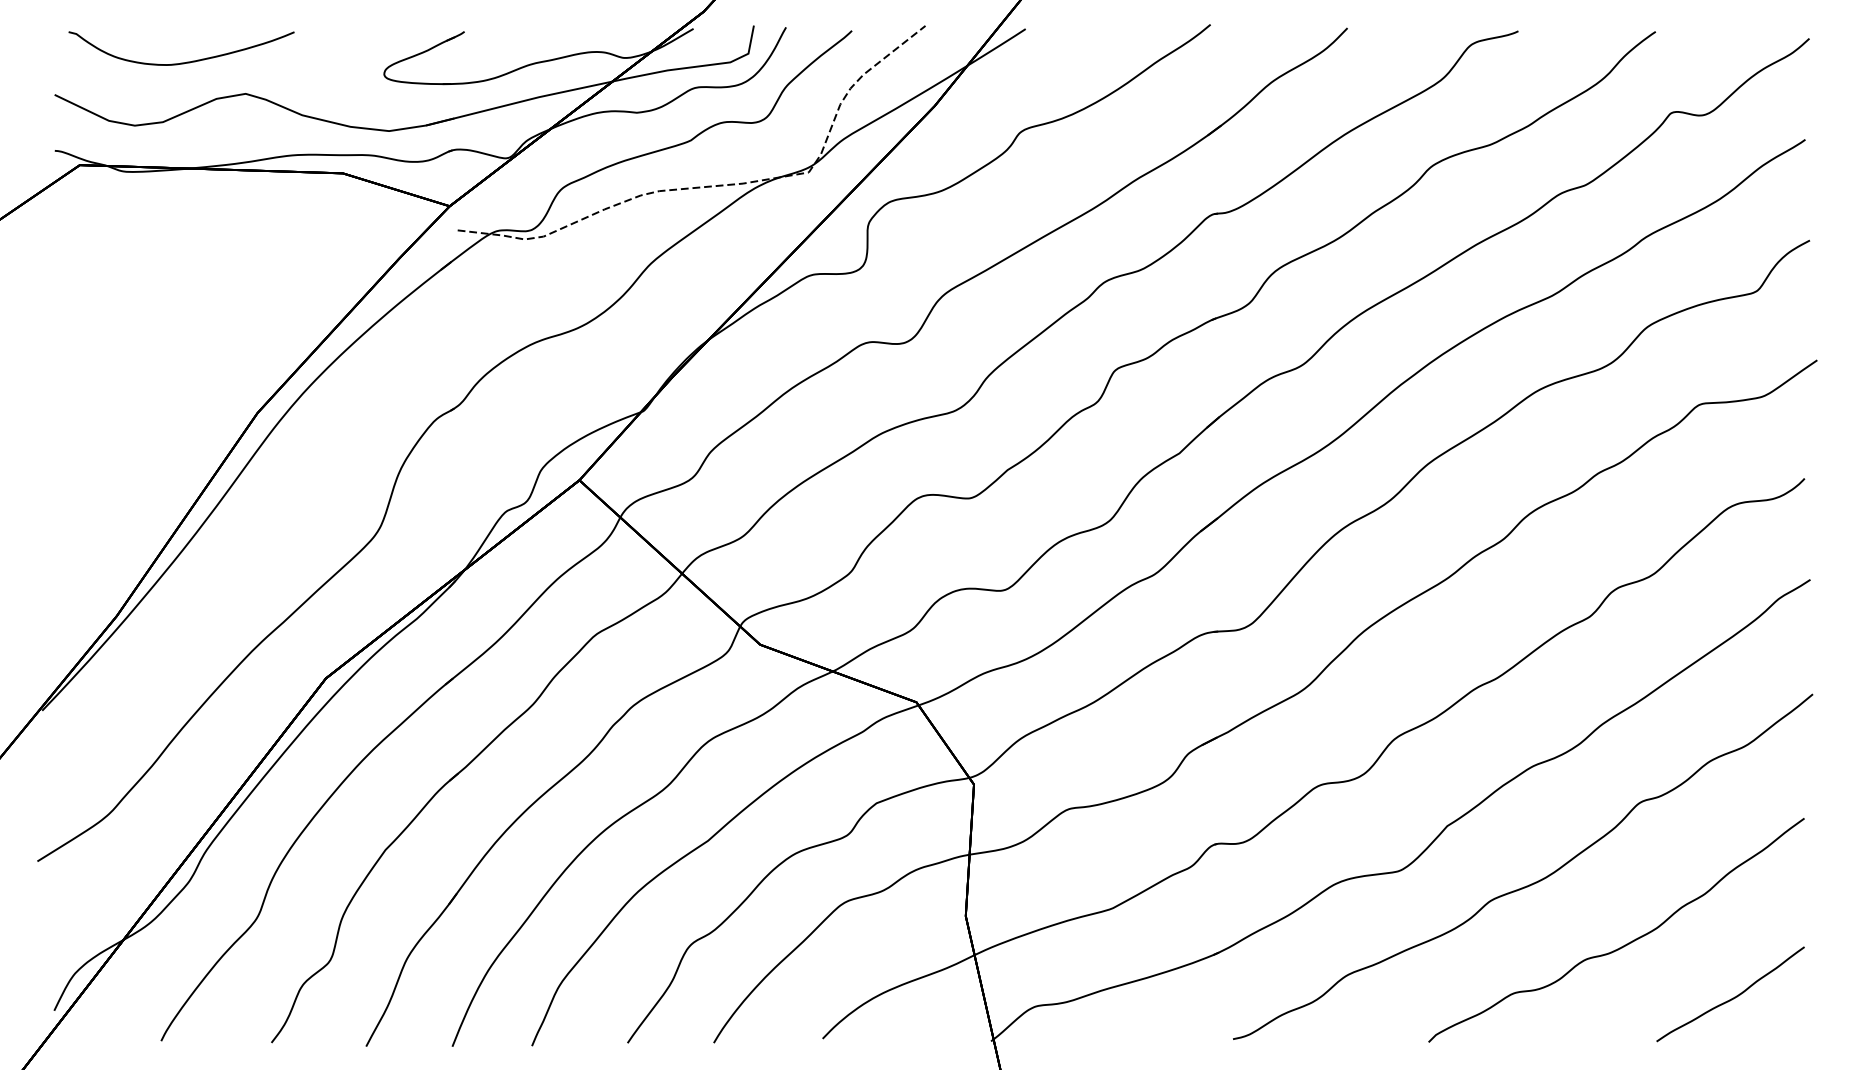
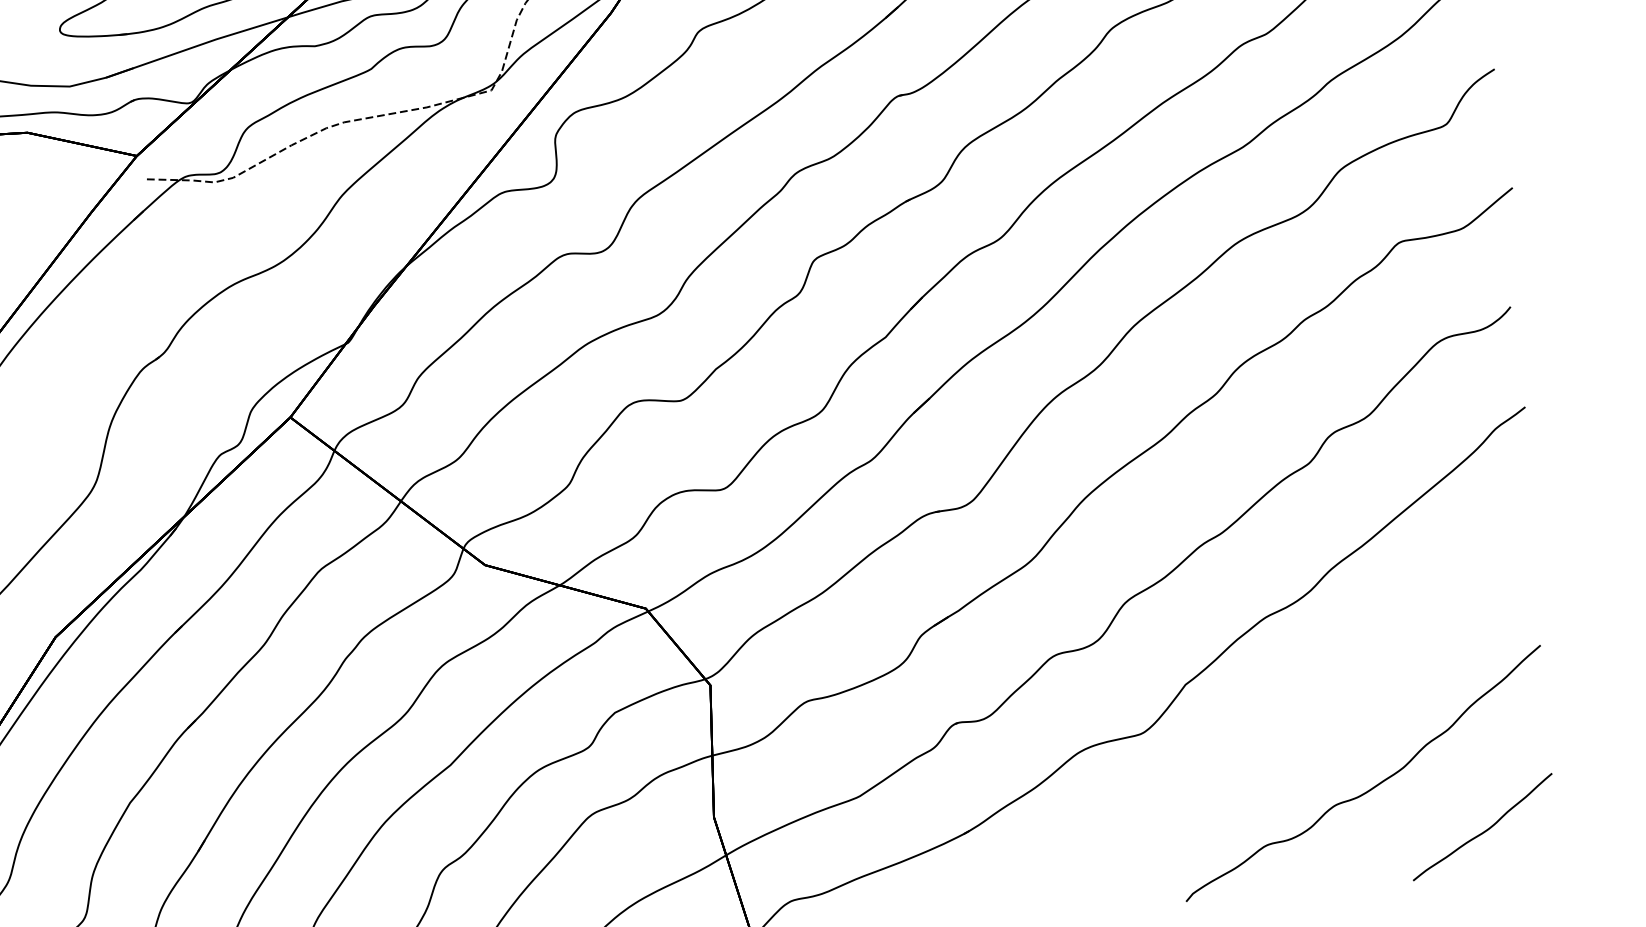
curve: (1531, 883) -> (1274, 734), removed

